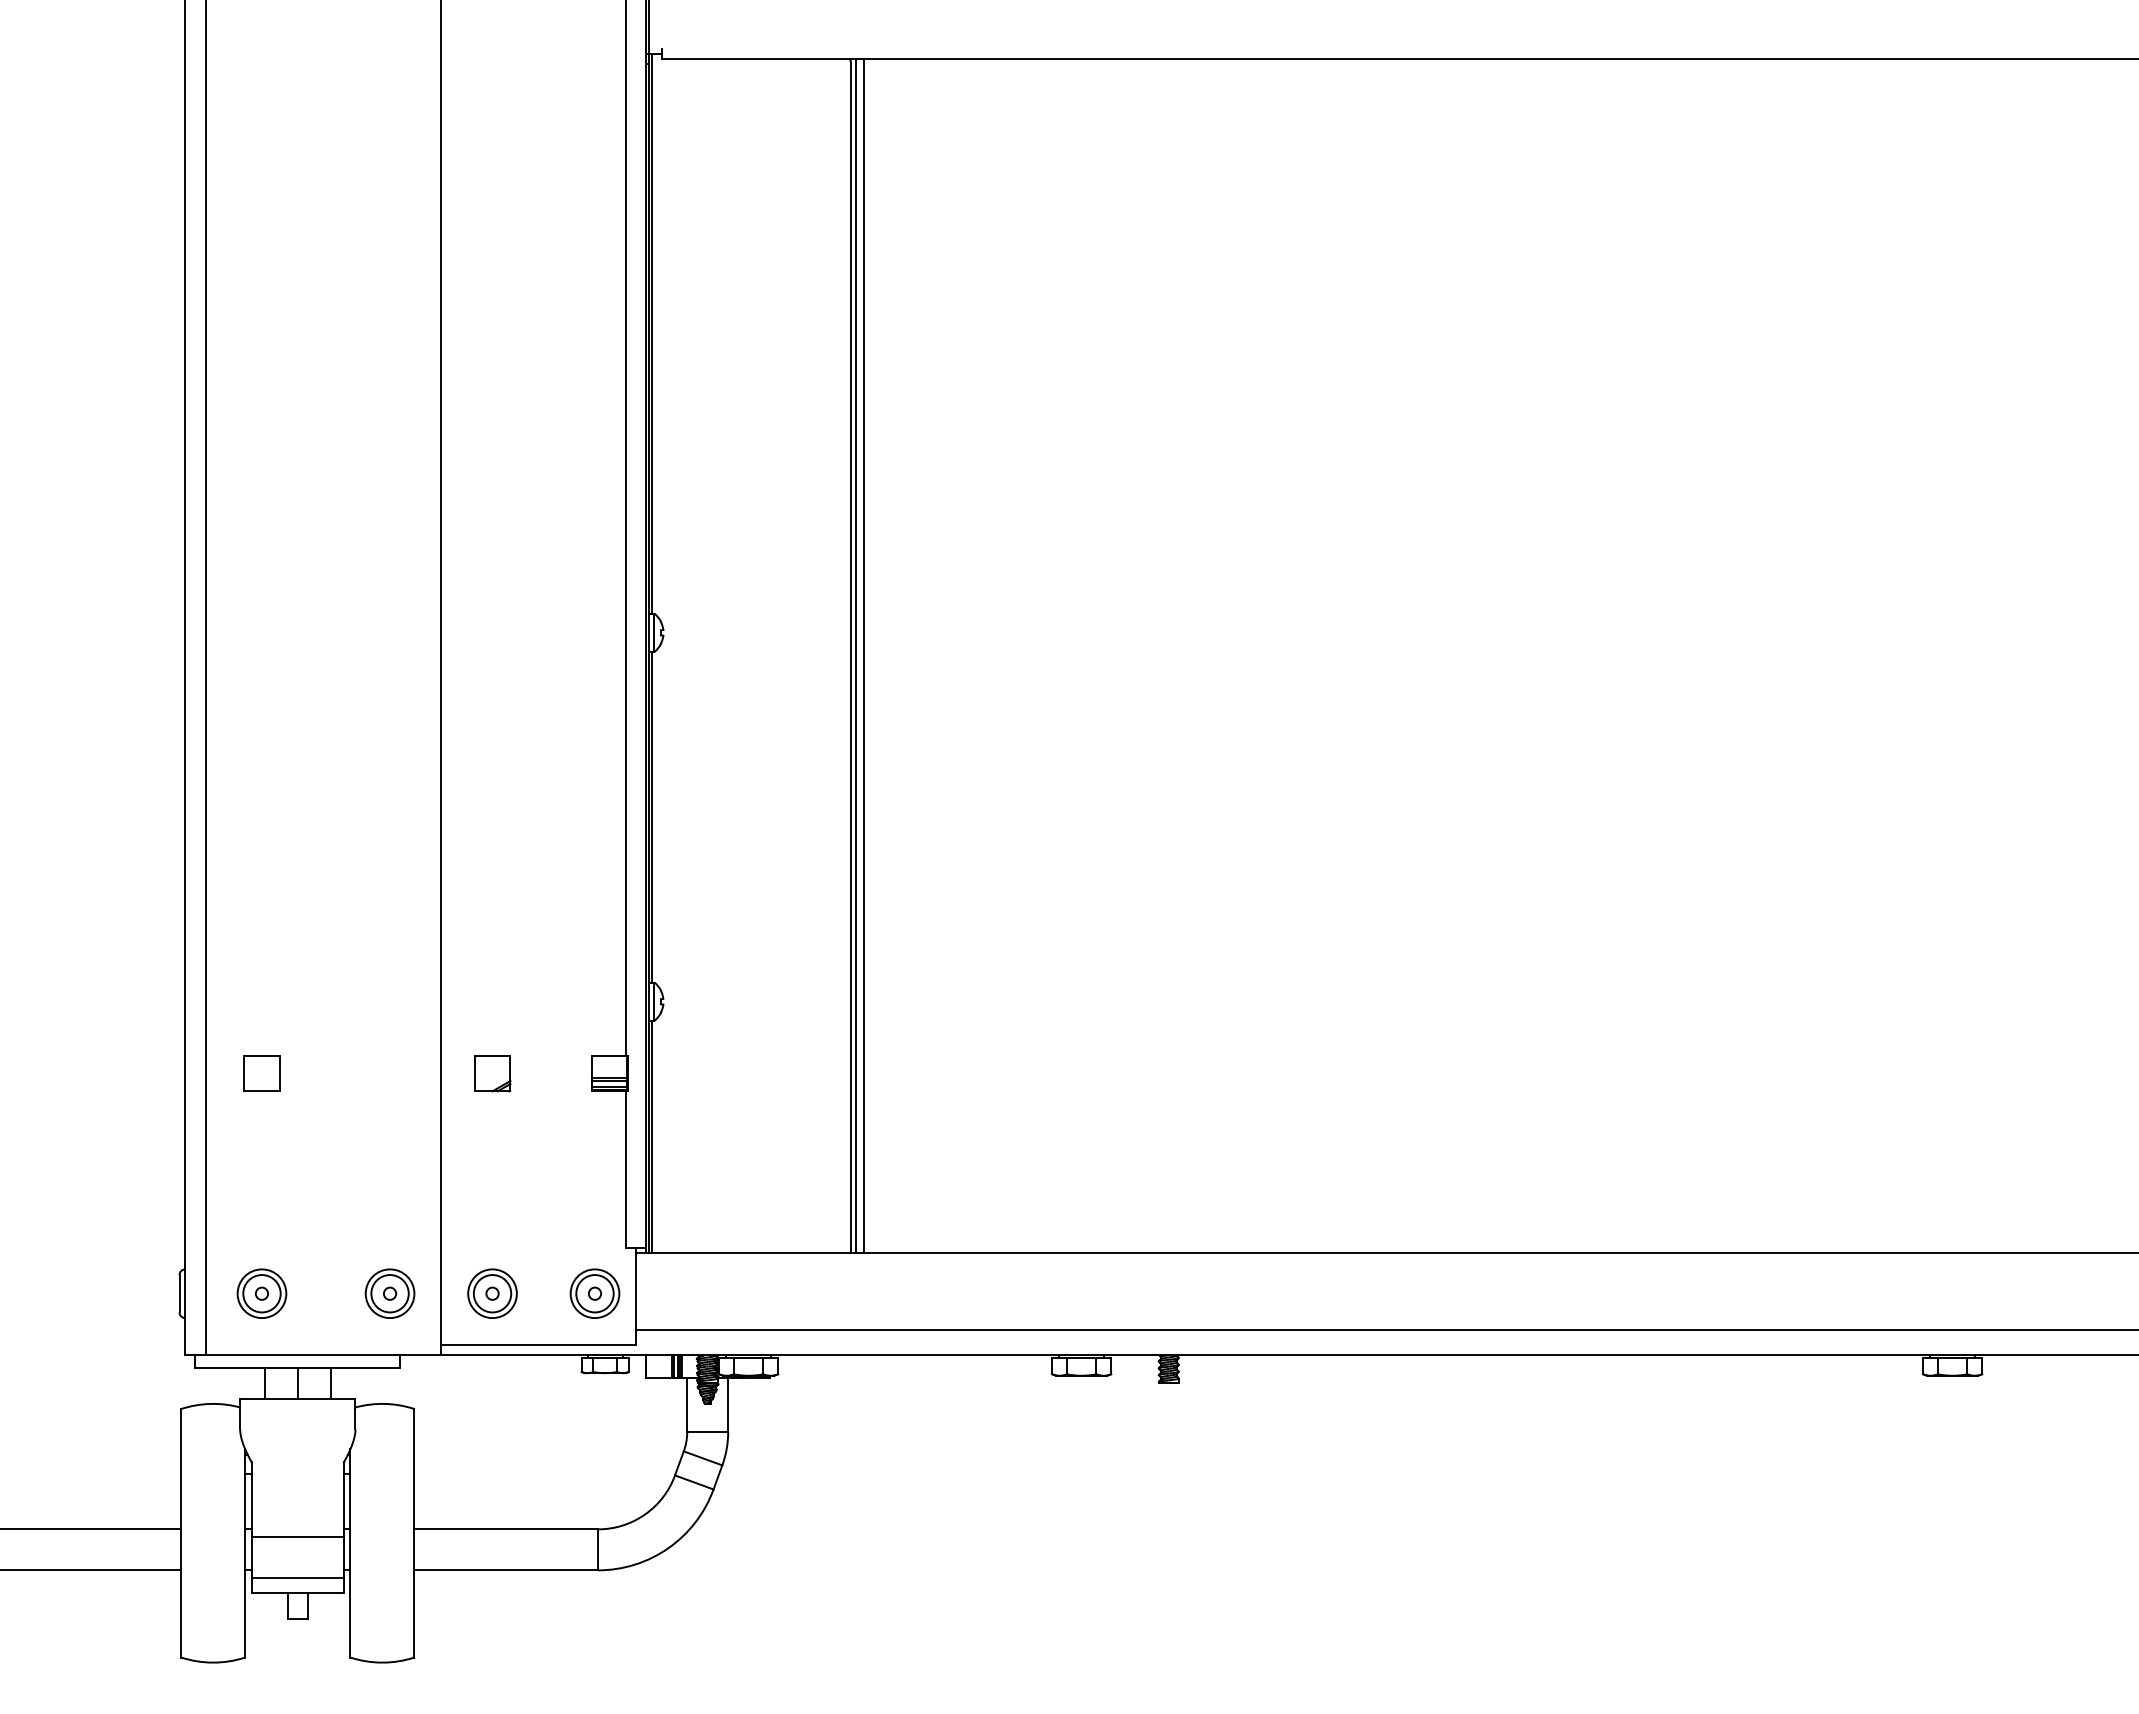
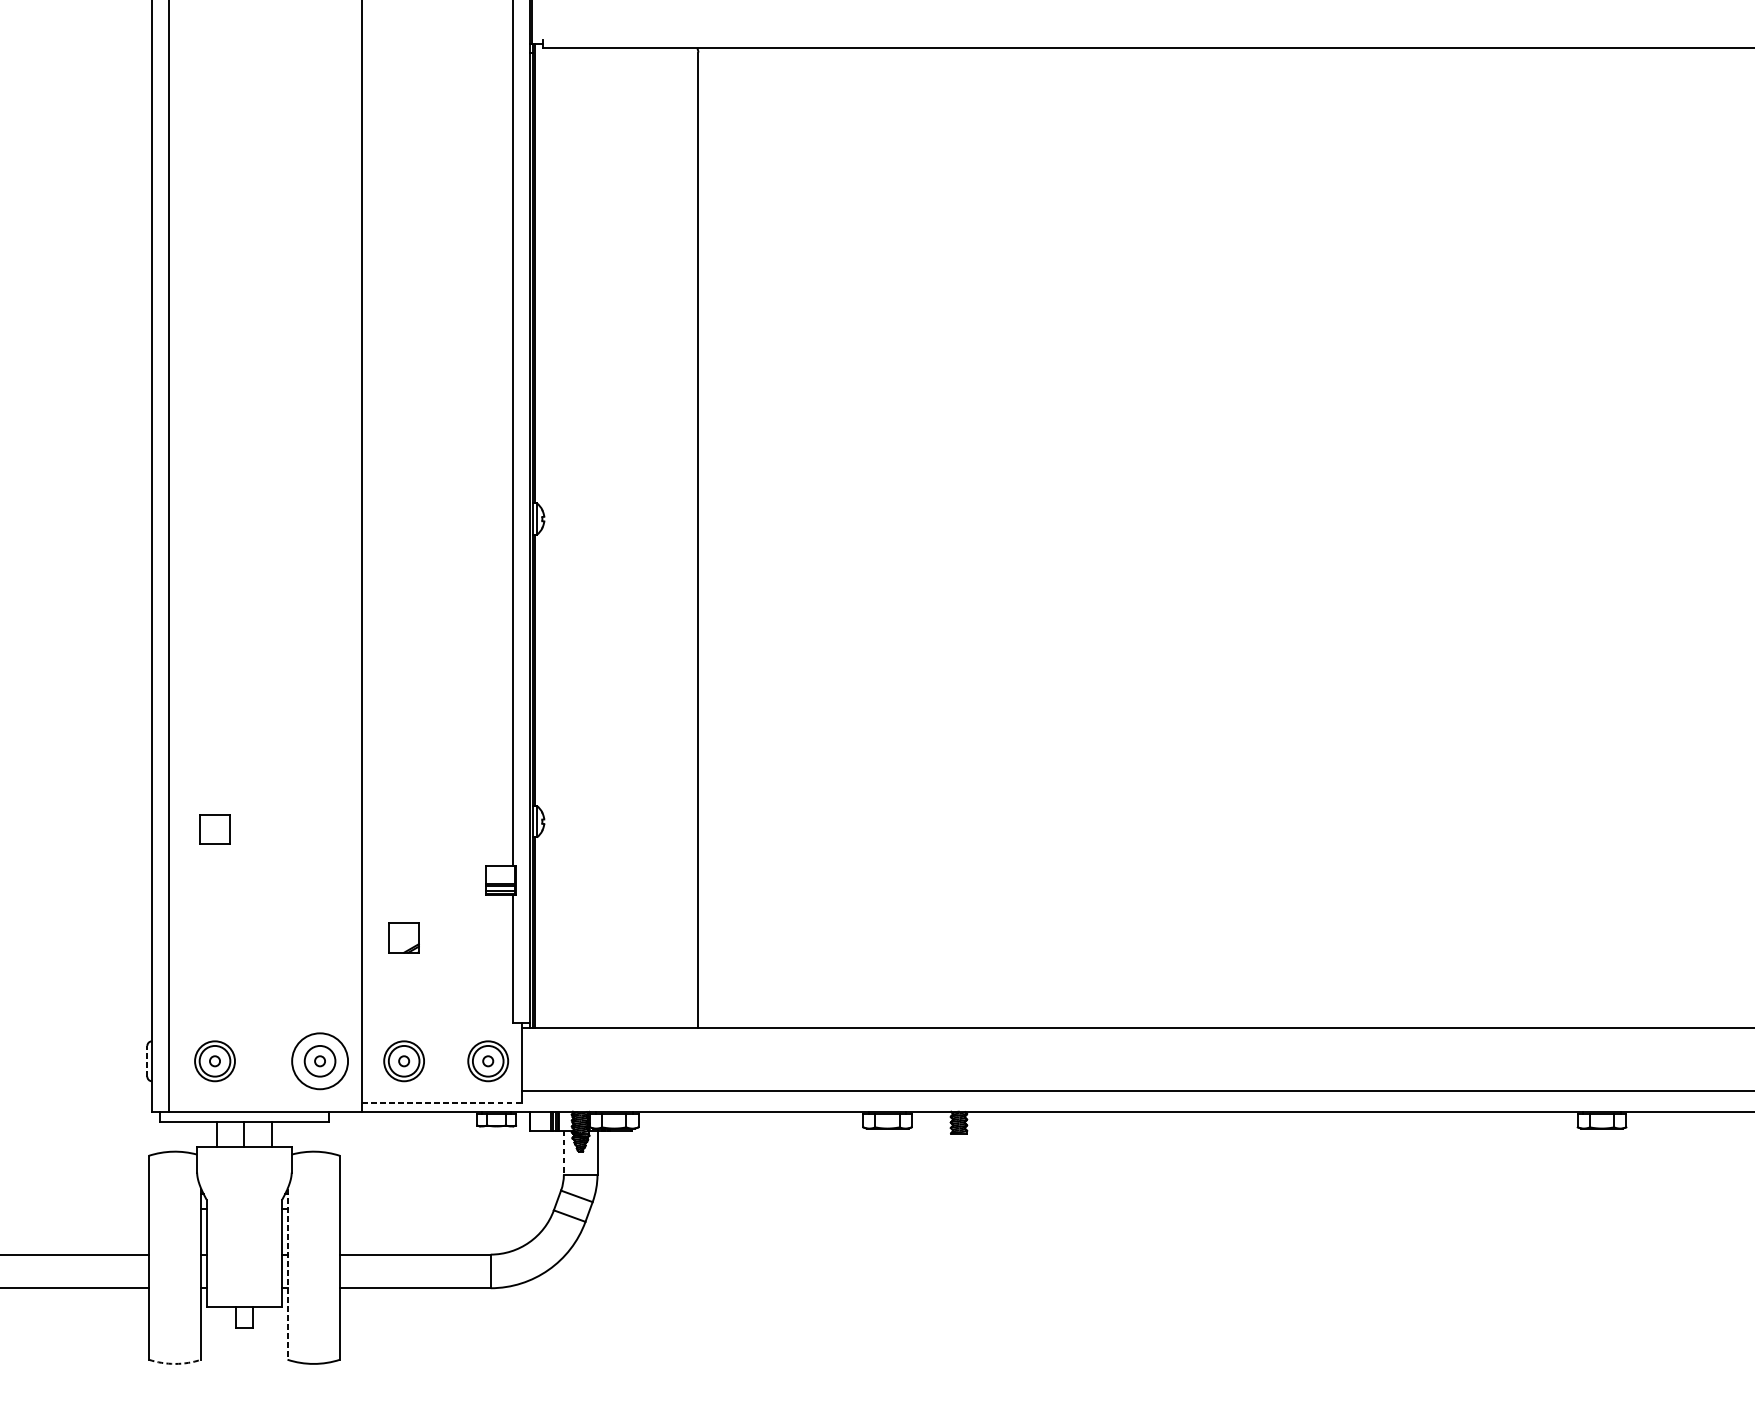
line: (855, 655) -> (701, 537), removed
line: (863, 655) -> (708, 537), removed
part: (261, 1073) -> (214, 829), moved
part: (492, 1073) -> (404, 938), moved
line: (179, 1293) -> (147, 1061), solid -> dashed
circle: (389, 1293) -> (319, 1061), size x1.4
line: (539, 1344) -> (442, 1102), solid -> dashed
line: (687, 1405) -> (564, 1152), solid -> dashed
line: (297, 1537) -> (244, 1261), removed
line: (350, 1553) -> (287, 1274), solid -> dashed
line: (297, 1578) -> (244, 1294), removed
arc: (213, 1662) -> (175, 1363), solid -> dashed

